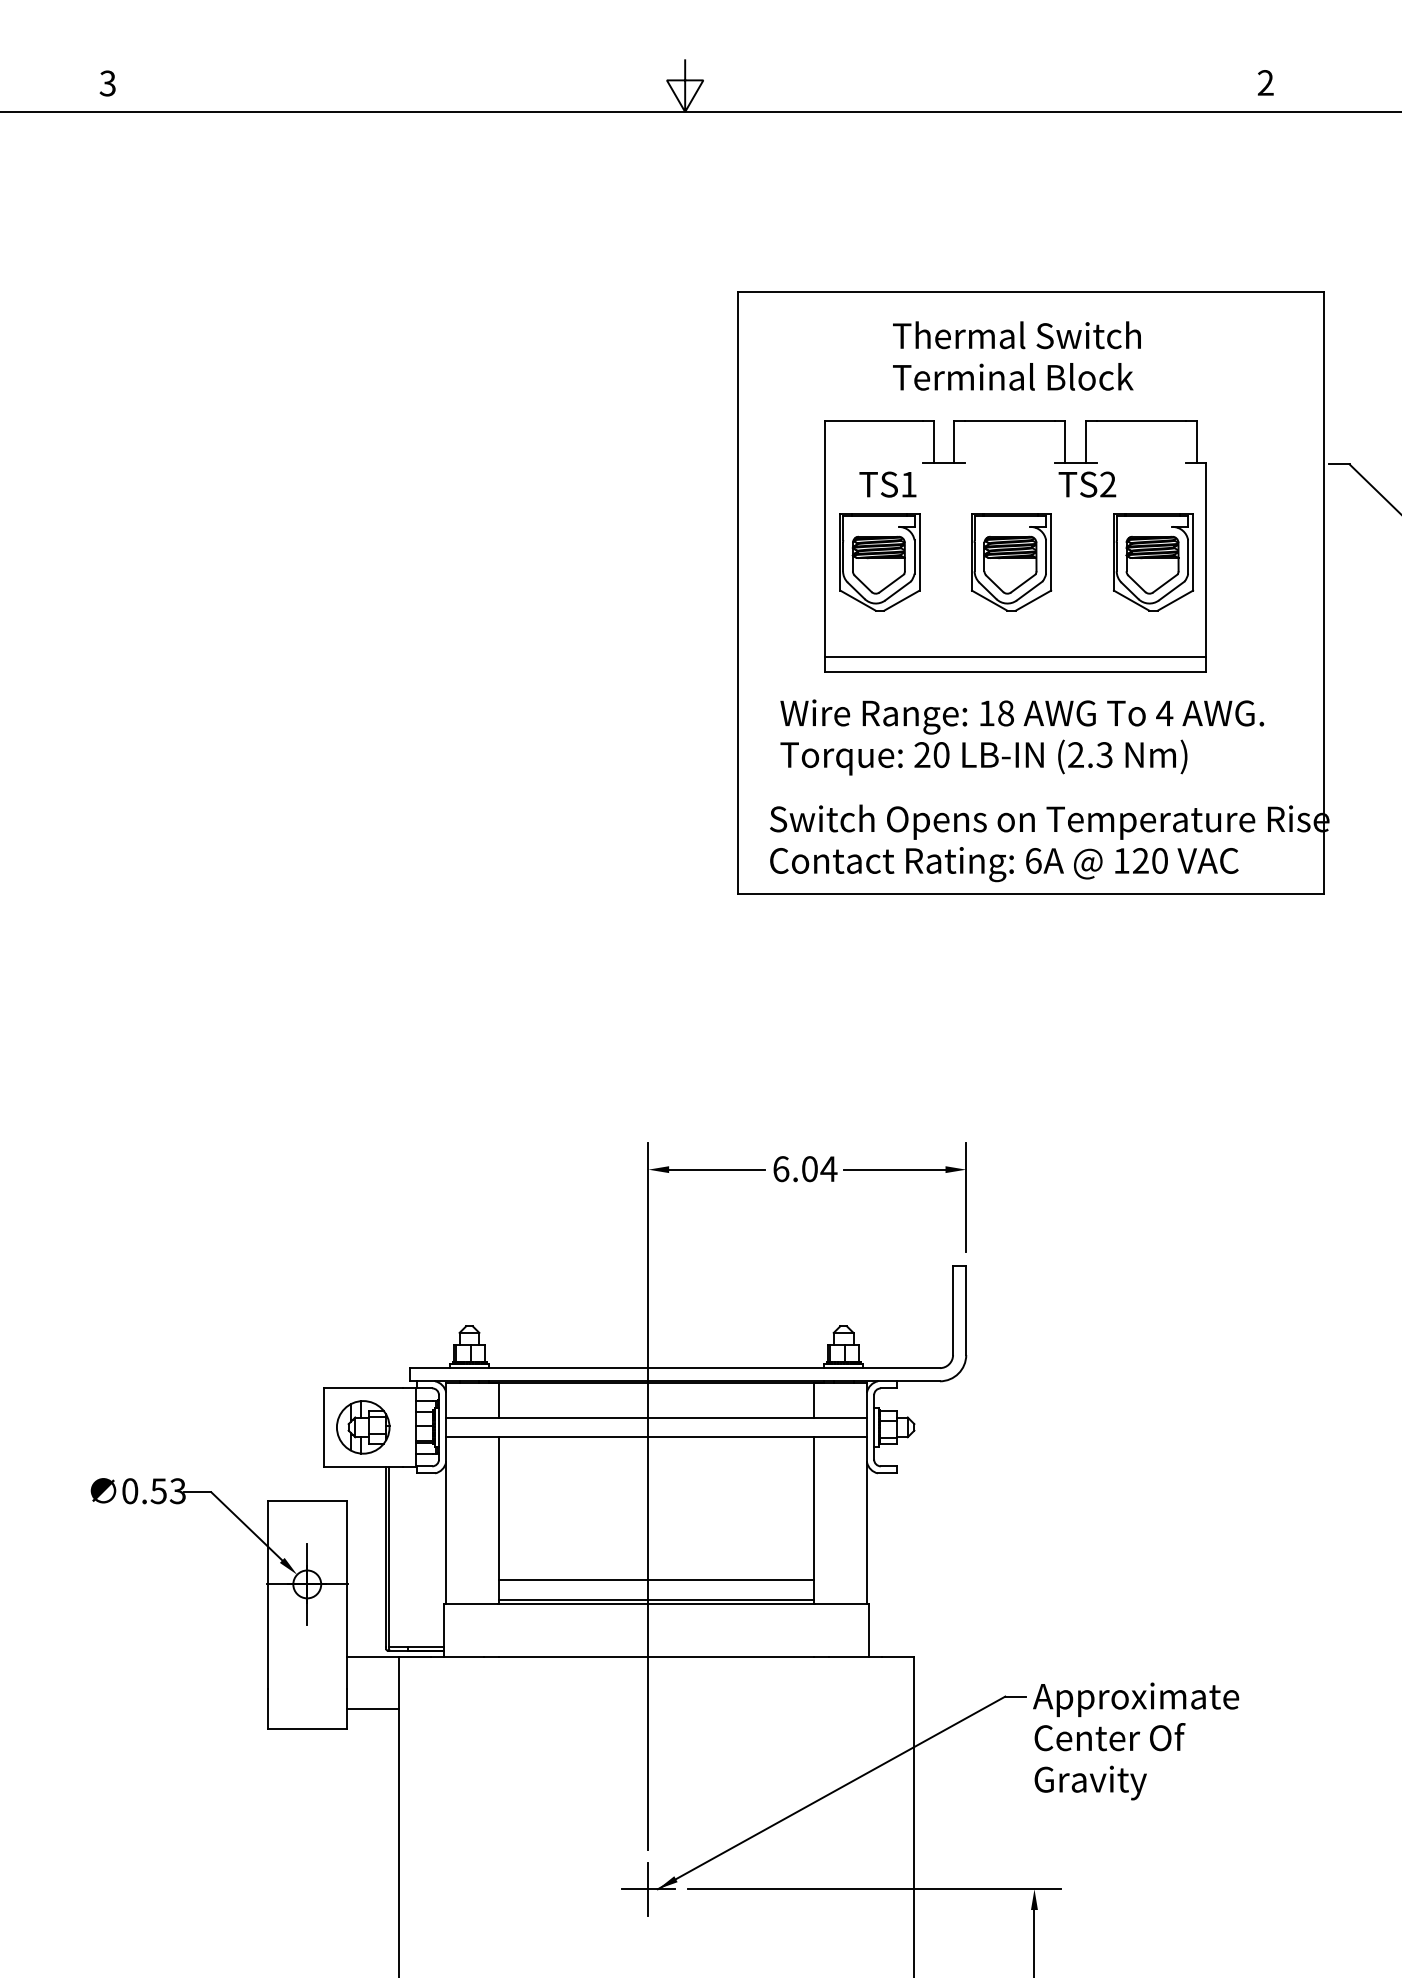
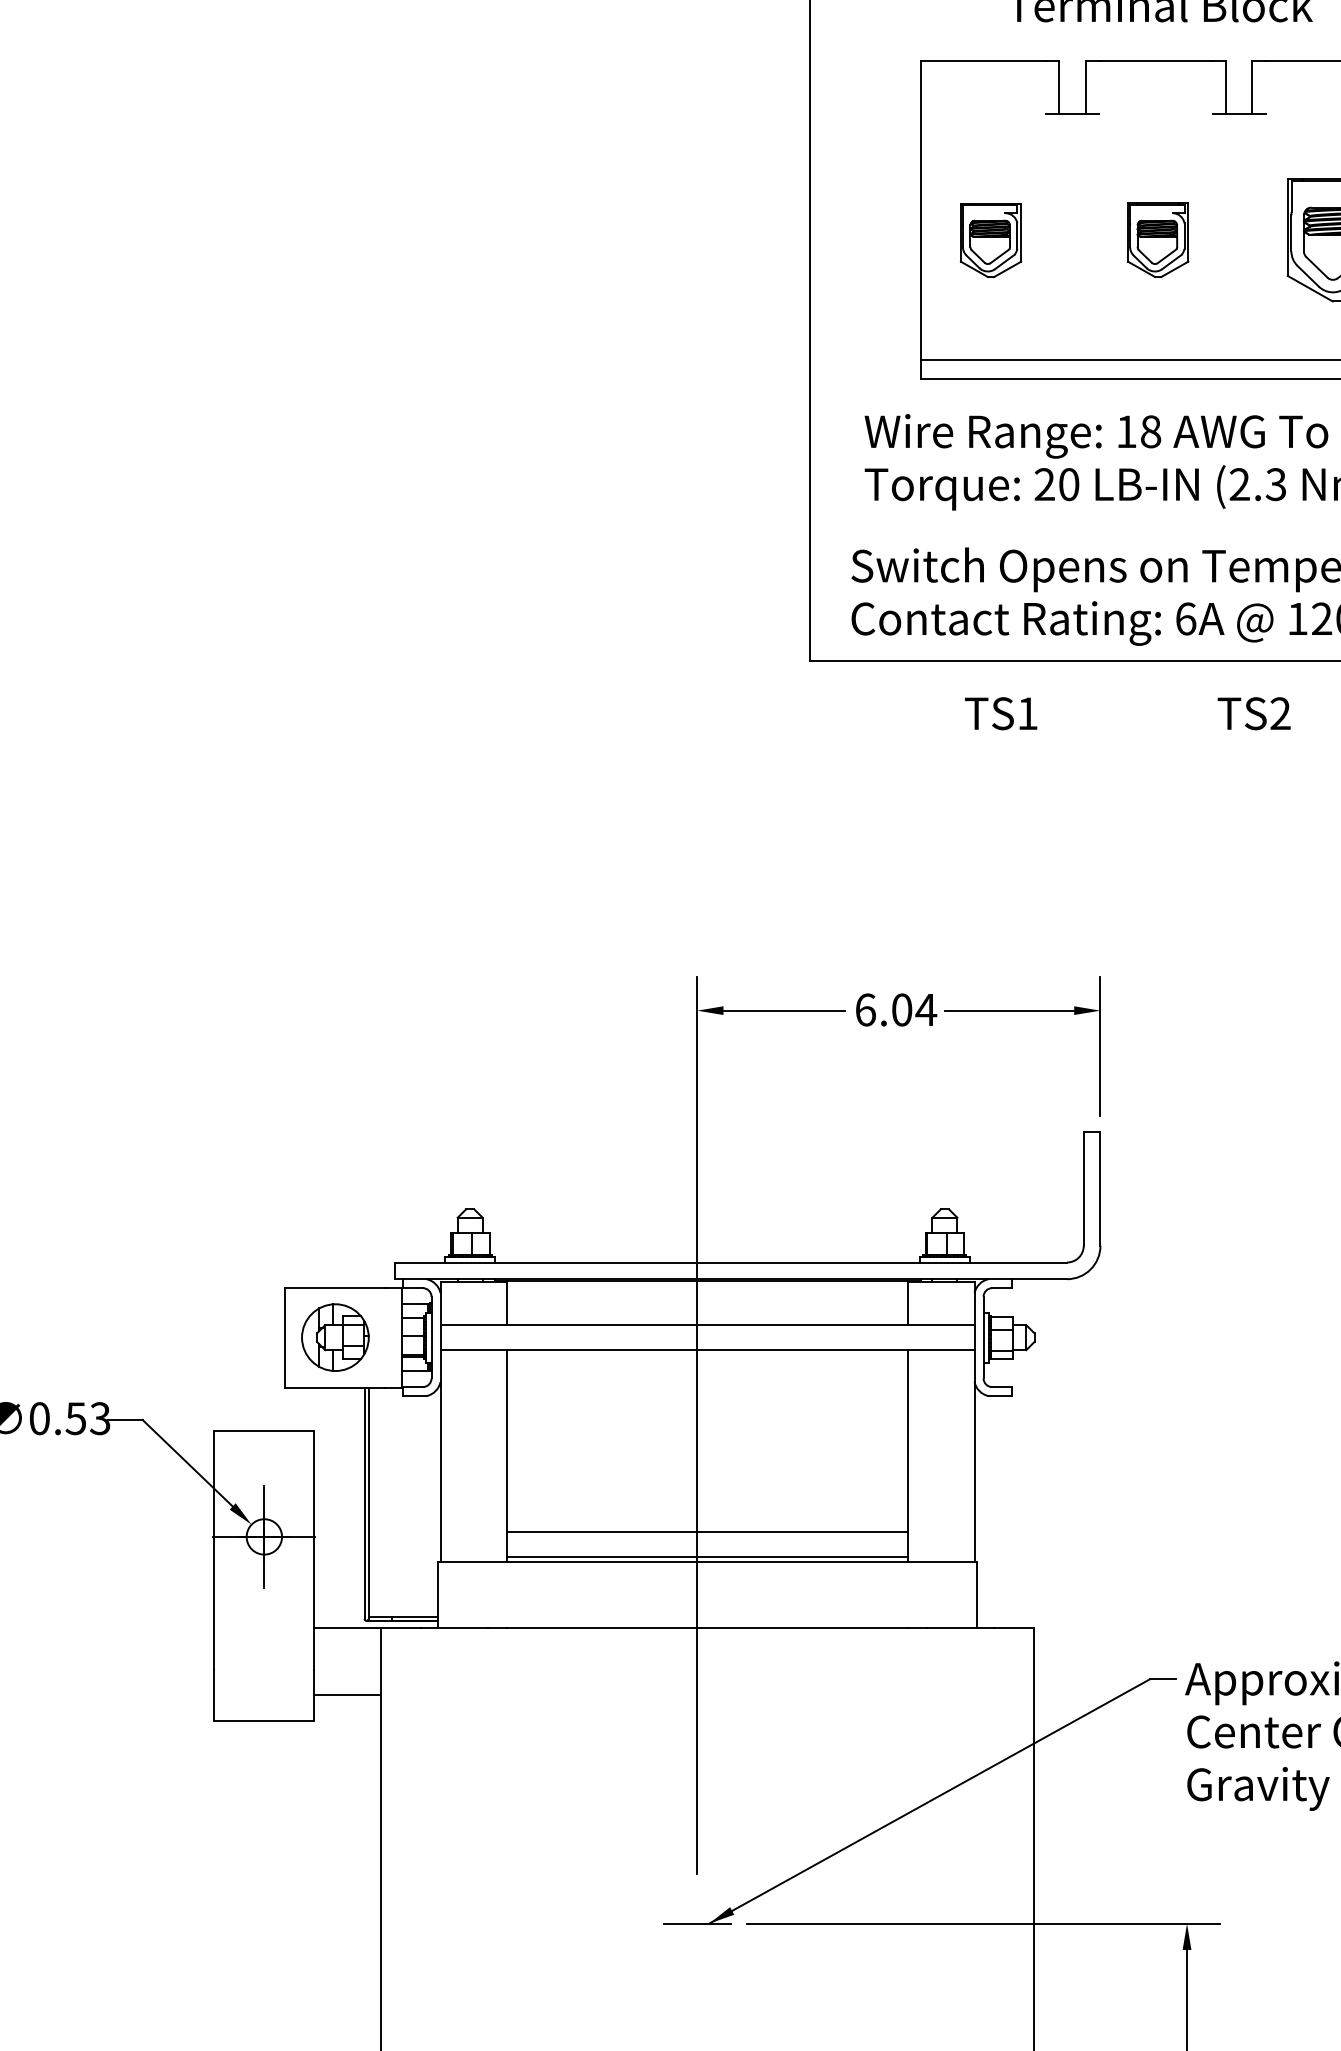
text: (987, 484) -> (1127, 713), moved
part: (879, 562) -> (990, 240), size x0.6
part: (1011, 562) -> (1157, 240), size x0.6
line: (648, 1888) -> (697, 1922), removed

